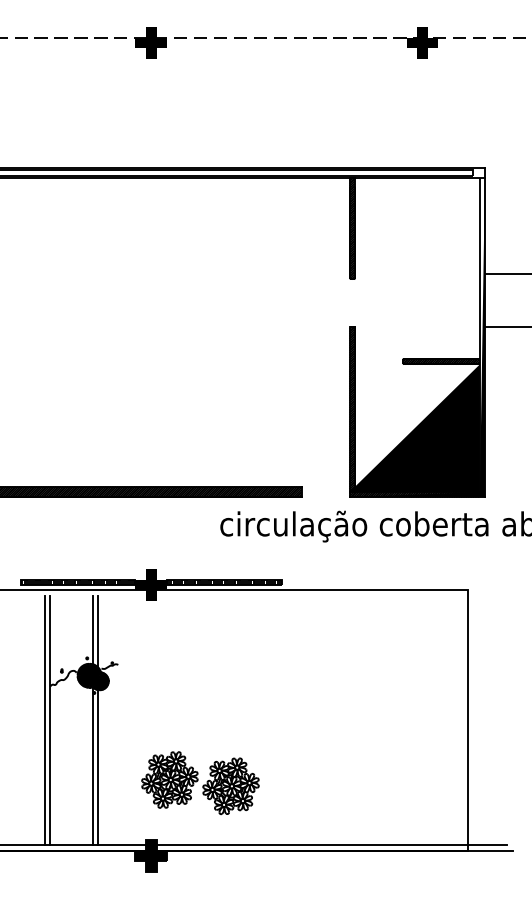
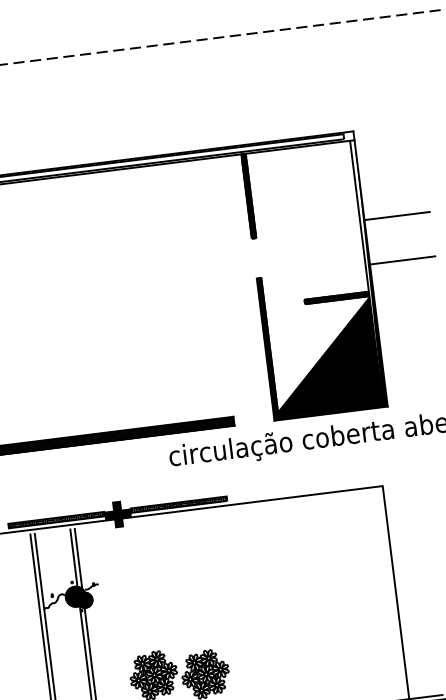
fill: (151, 42) -> (61, 61), removed
fill: (422, 42) -> (288, 33), removed

